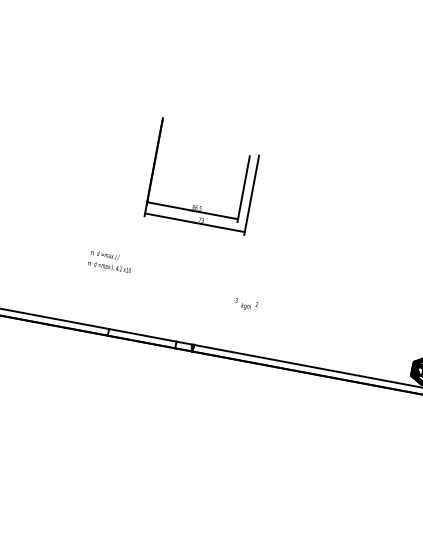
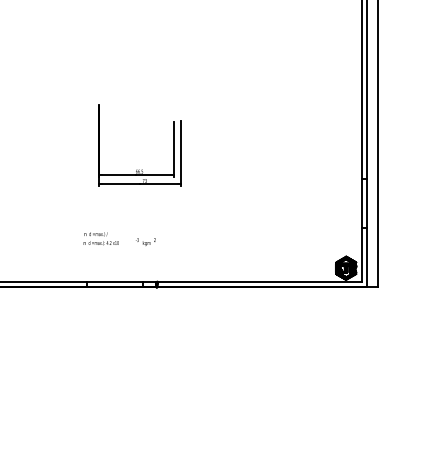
text: (109, 261) -> (100, 238), moved
text: (245, 304) -> (145, 241), moved

